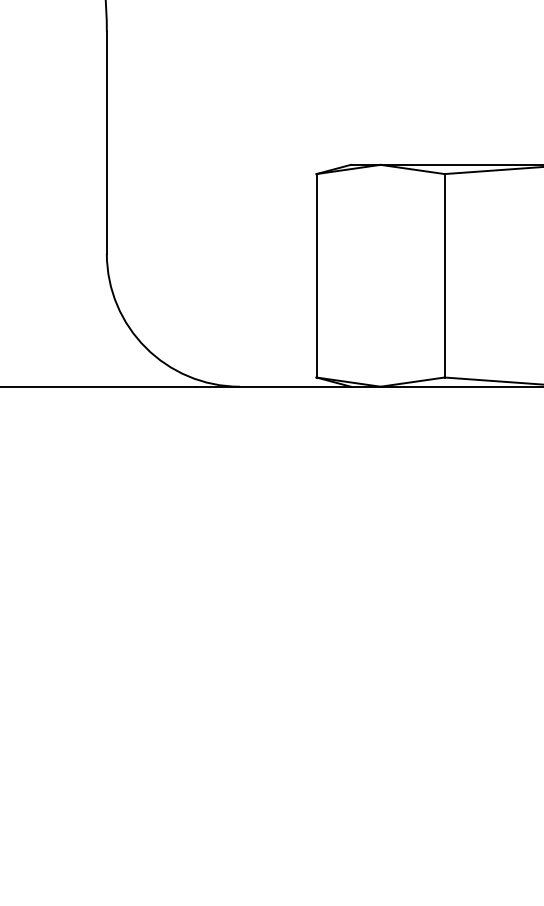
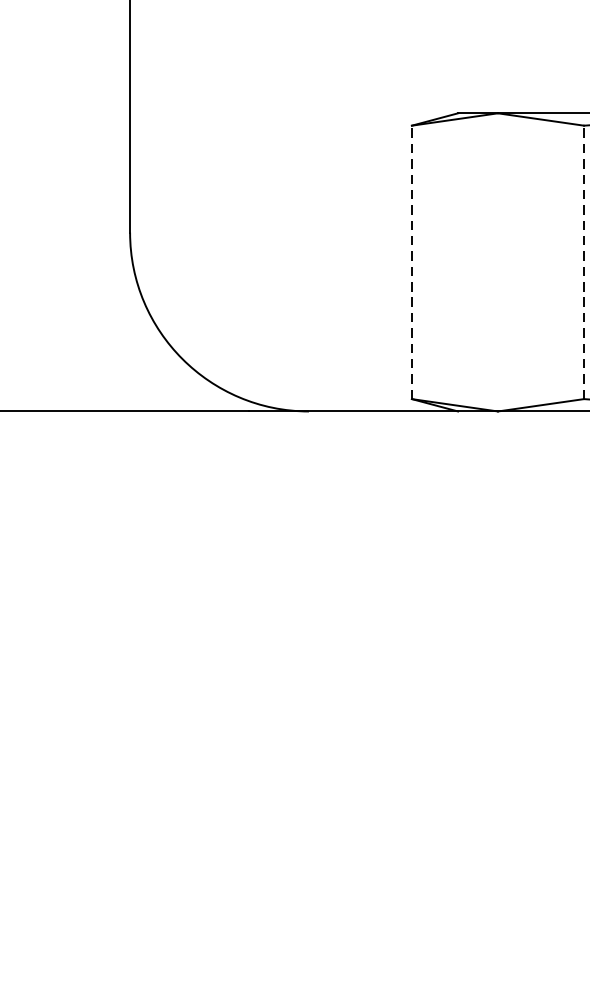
line: (316, 275) -> (411, 261), solid -> dashed
line: (444, 275) -> (583, 261), solid -> dashed

